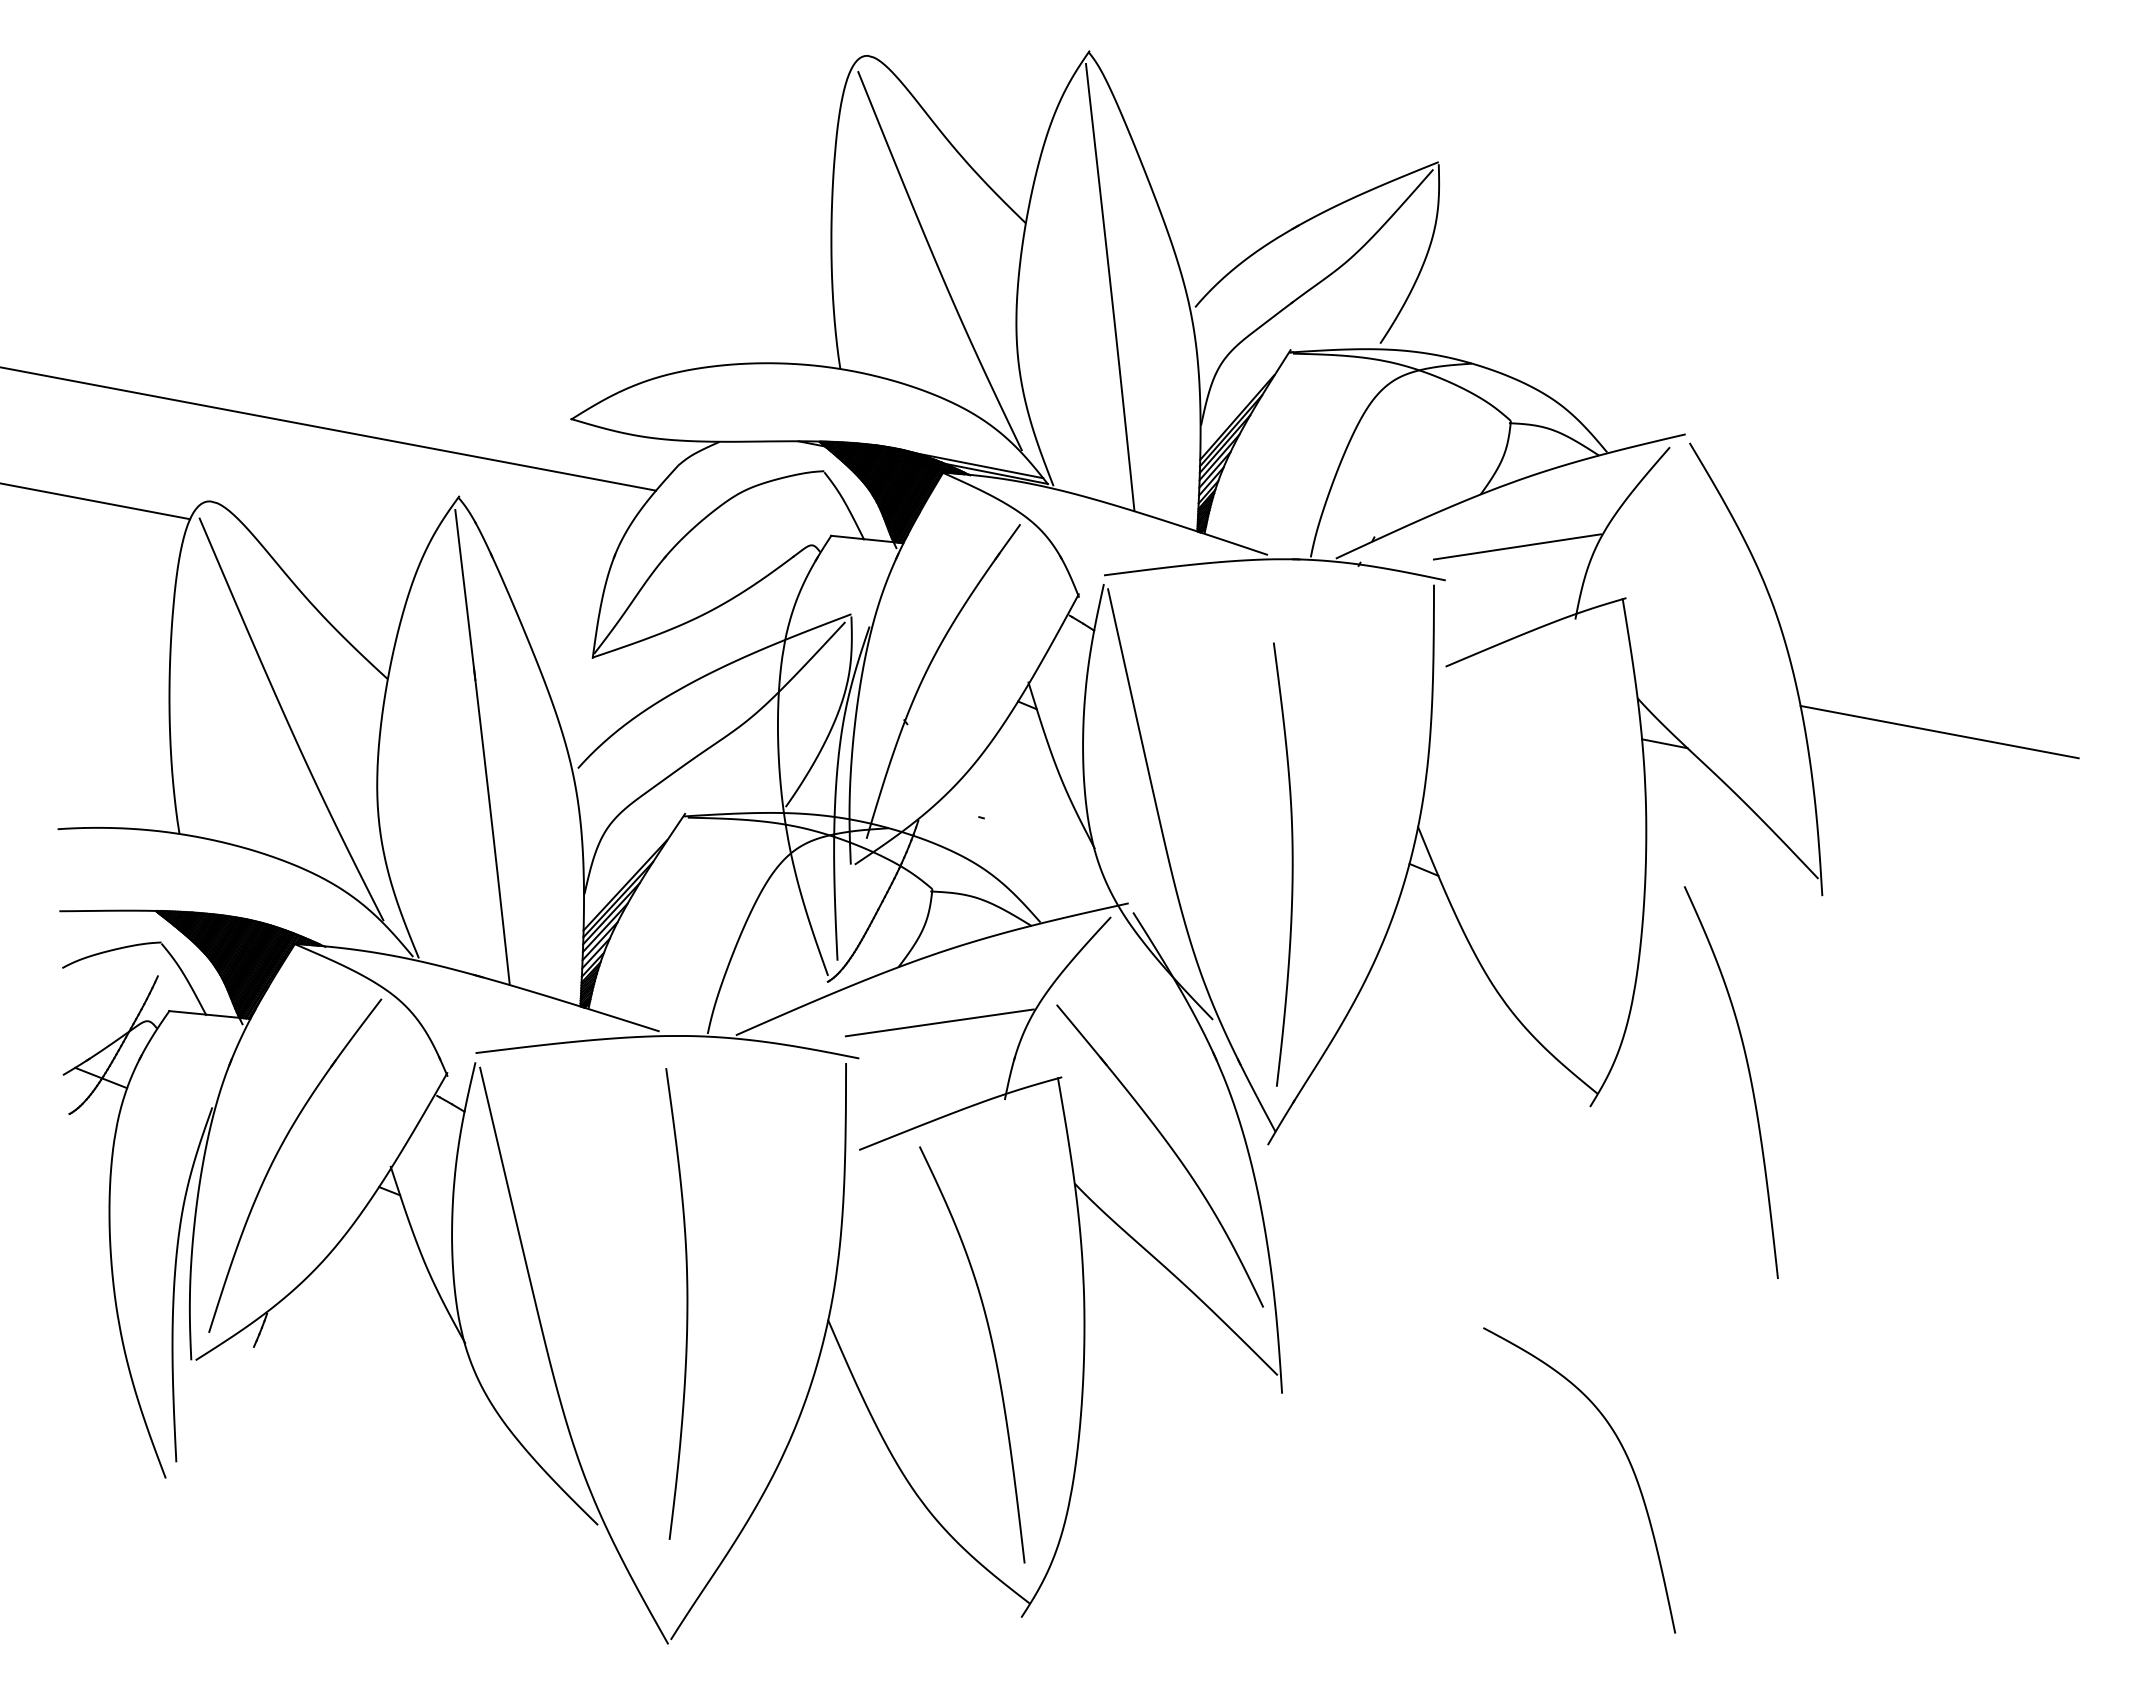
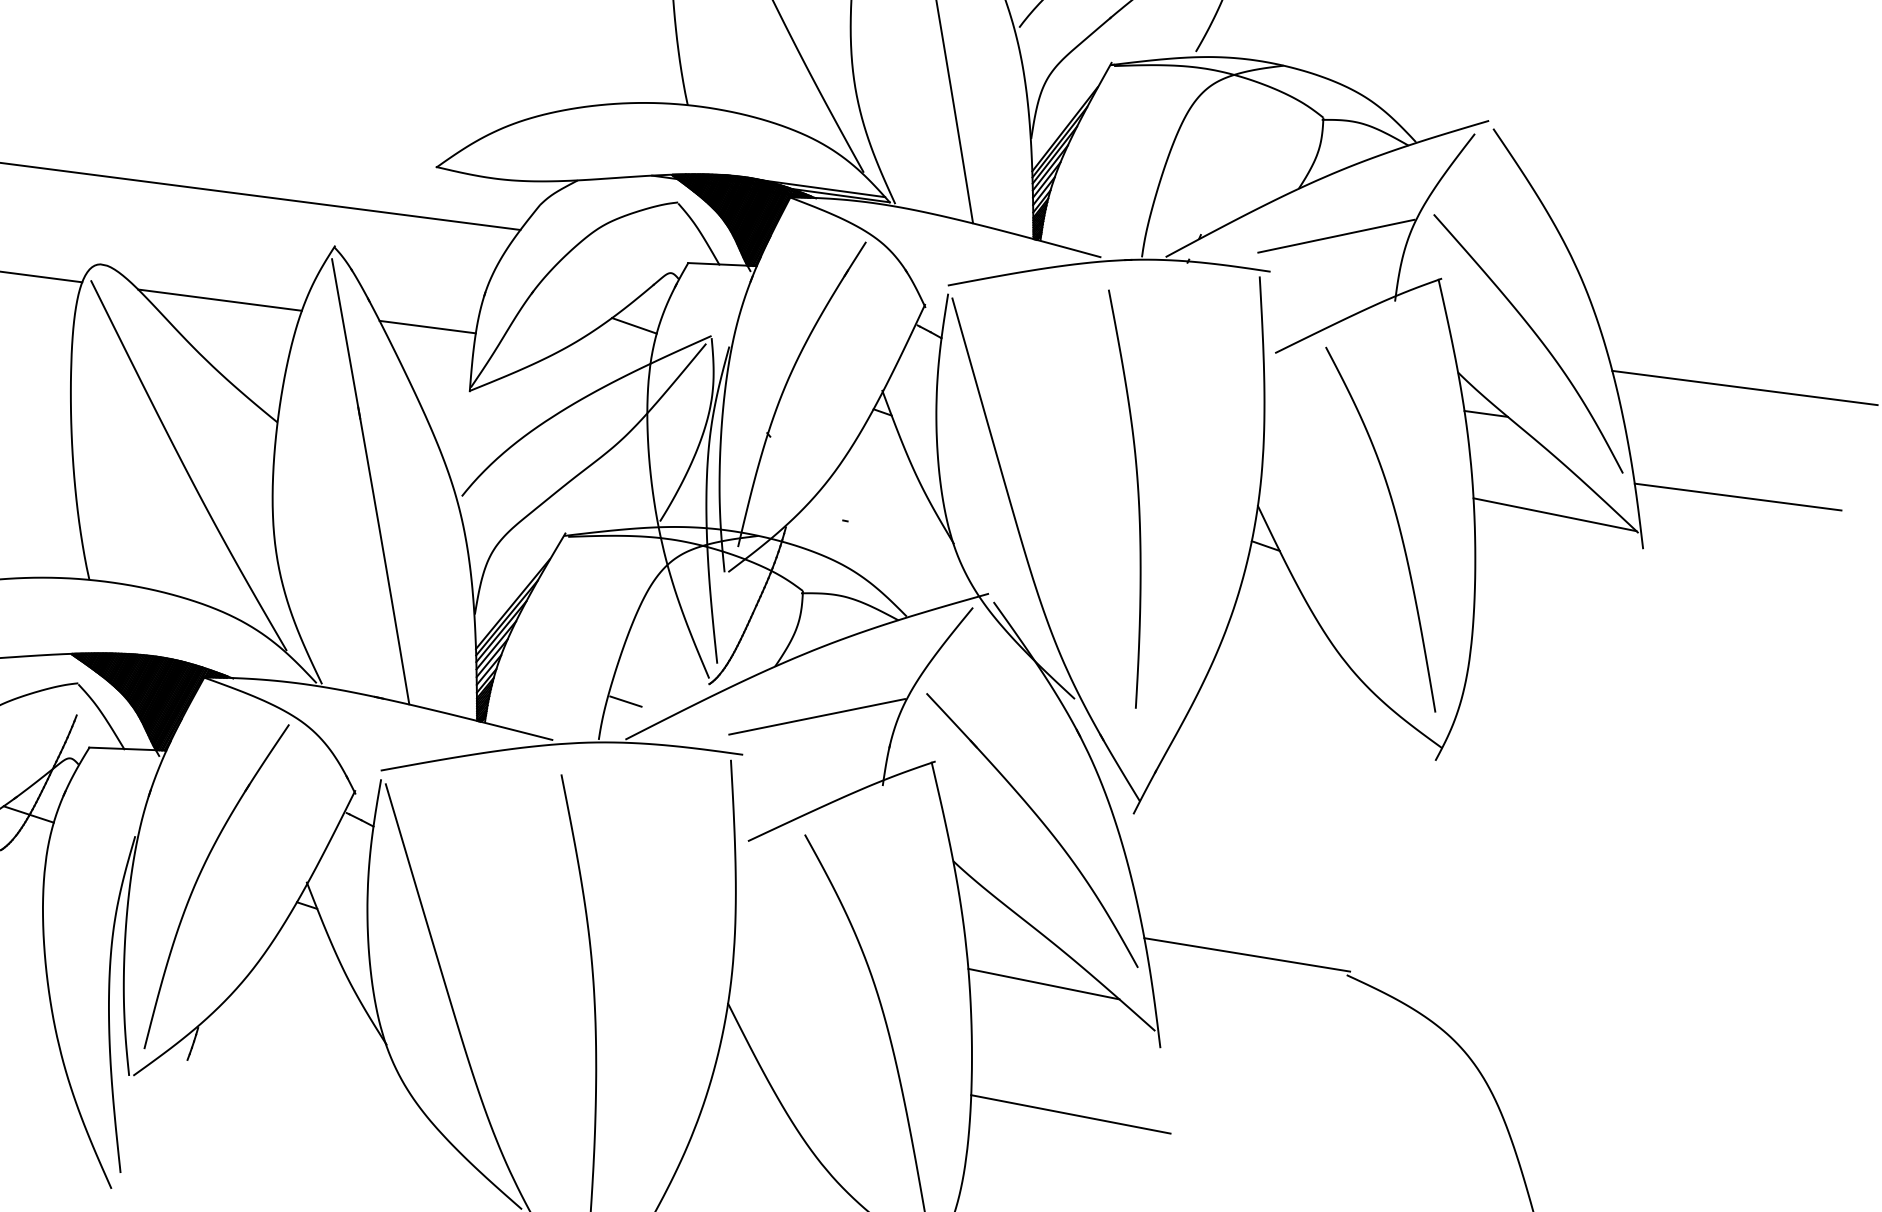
line: (334, 546) -> (220, 300), added
line: (551, 587) -> (427, 327), added
line: (770, 598) -> (634, 325), added
curve: (1723, 666) -> (1537, 337), added
line: (1925, 846) -> (1737, 496), added
line: (1731, 854) -> (1555, 514), added
curve: (1291, 864) -> (1137, 498), moved
line: (738, 994) -> (625, 700), added
curve: (1749, 1078) -> (1397, 524), moved
line: (1379, 1300) -> (1247, 954), added
line: (1162, 1318) -> (1043, 983), added
line: (1183, 1457) -> (1070, 1113), added

